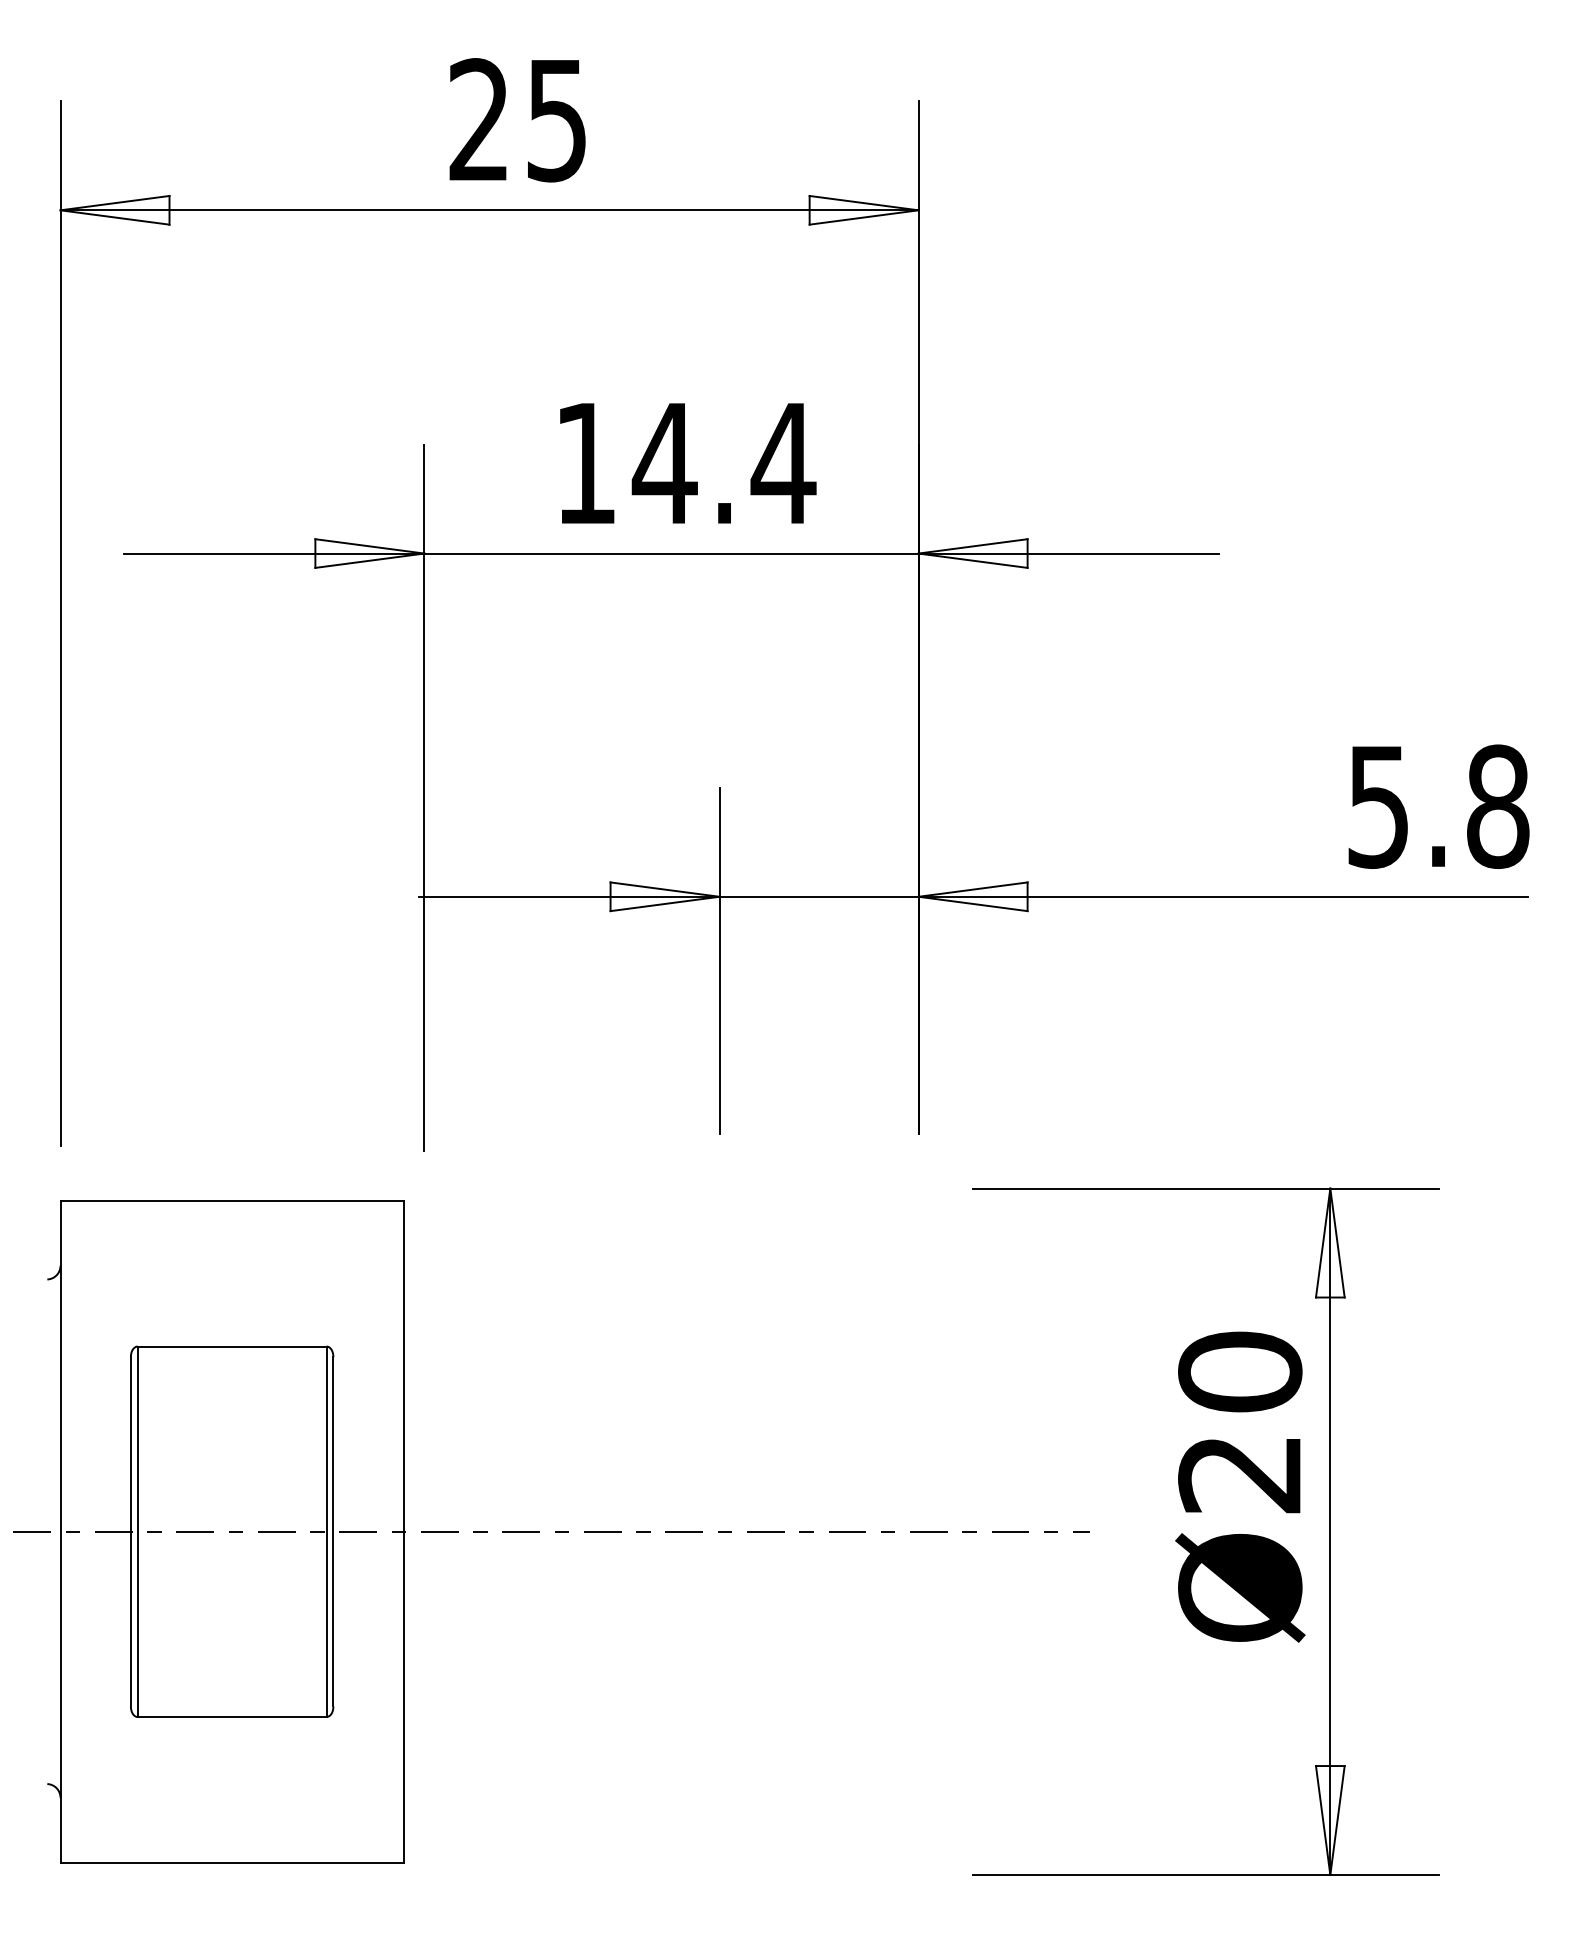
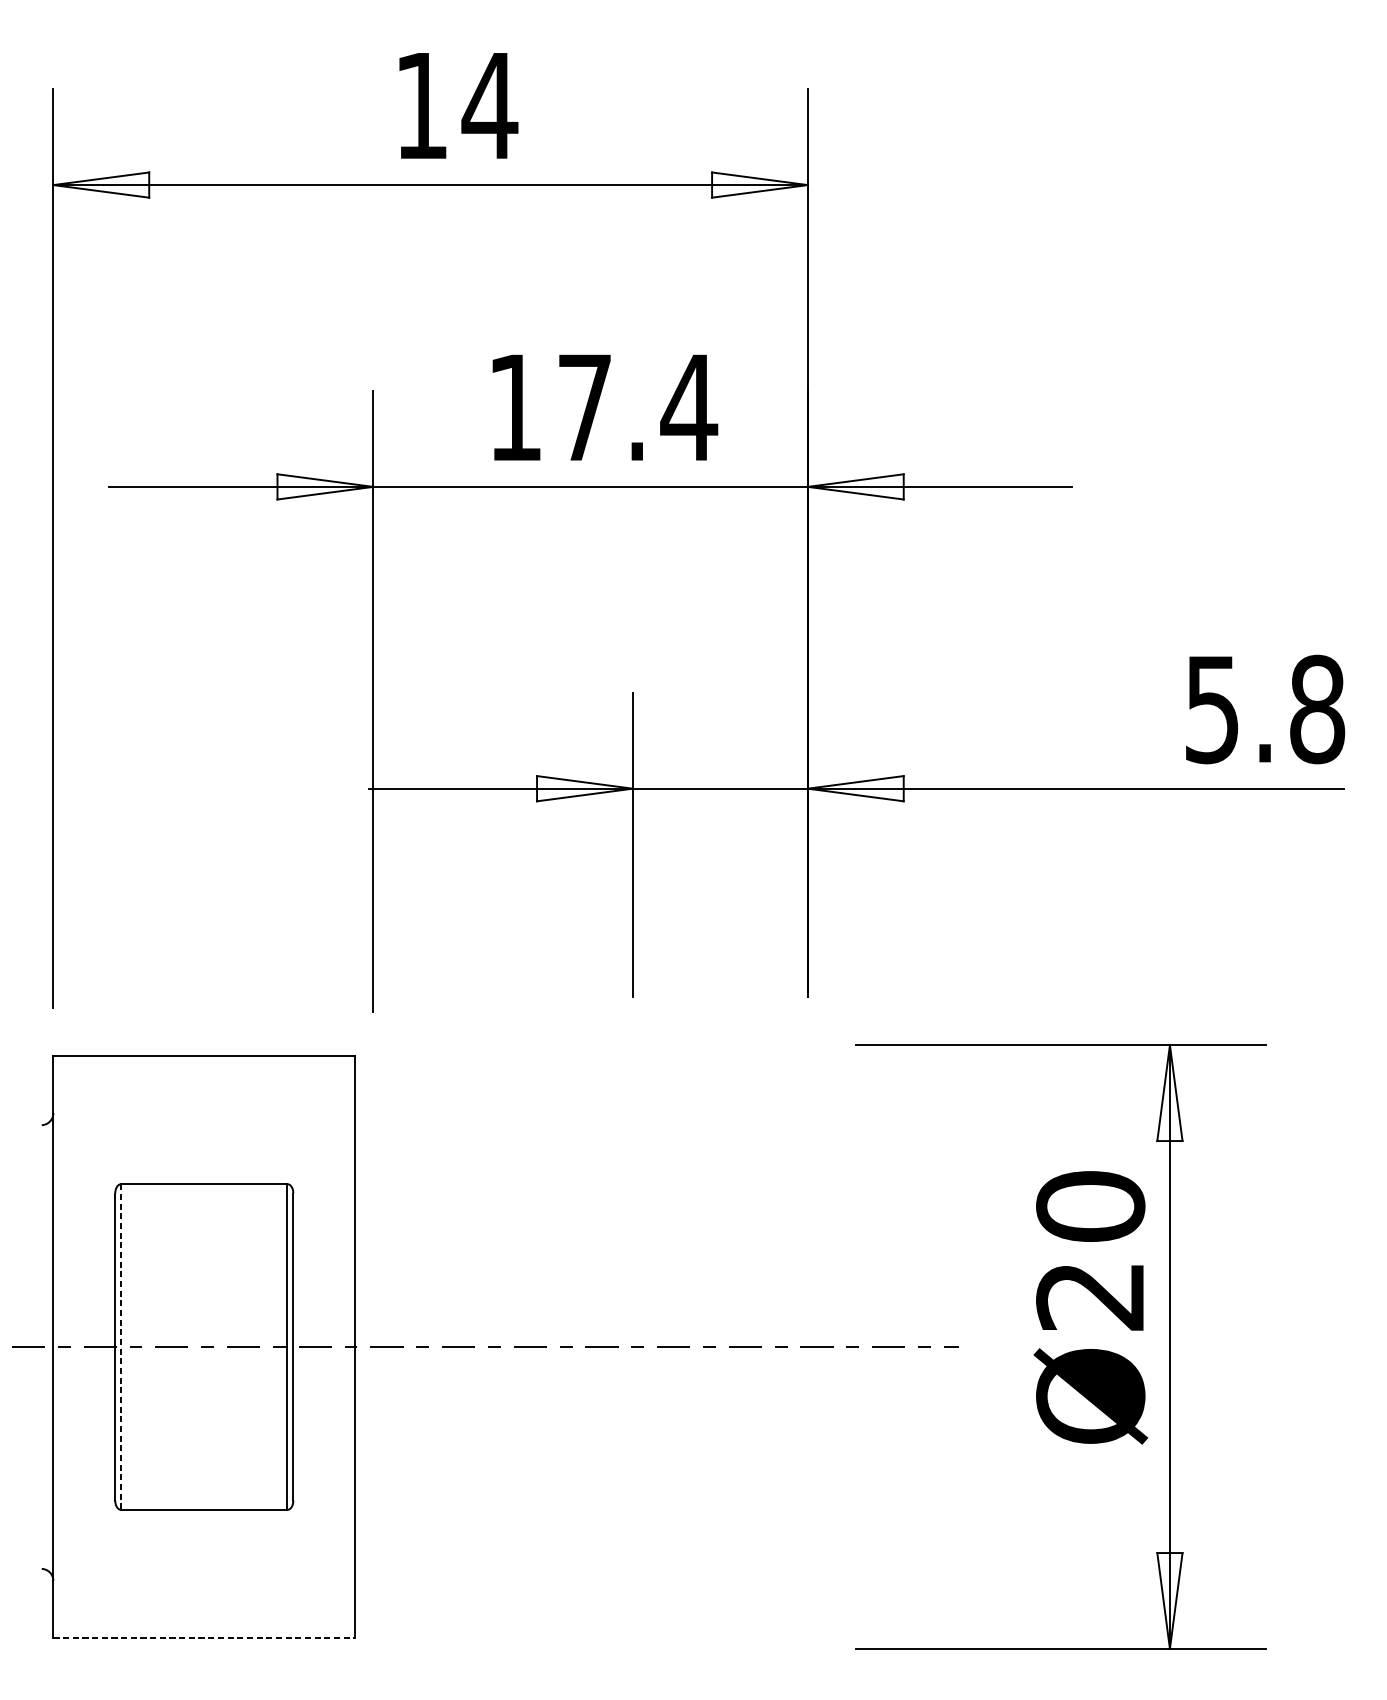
text: (519, 120) -> (456, 106), 25 -> 14
text: (664, 463) -> (584, 407), 14.4 -> 17.4
line: (137, 1532) -> (121, 1347), solid -> dashed
line: (232, 1862) -> (204, 1637), solid -> dashed

